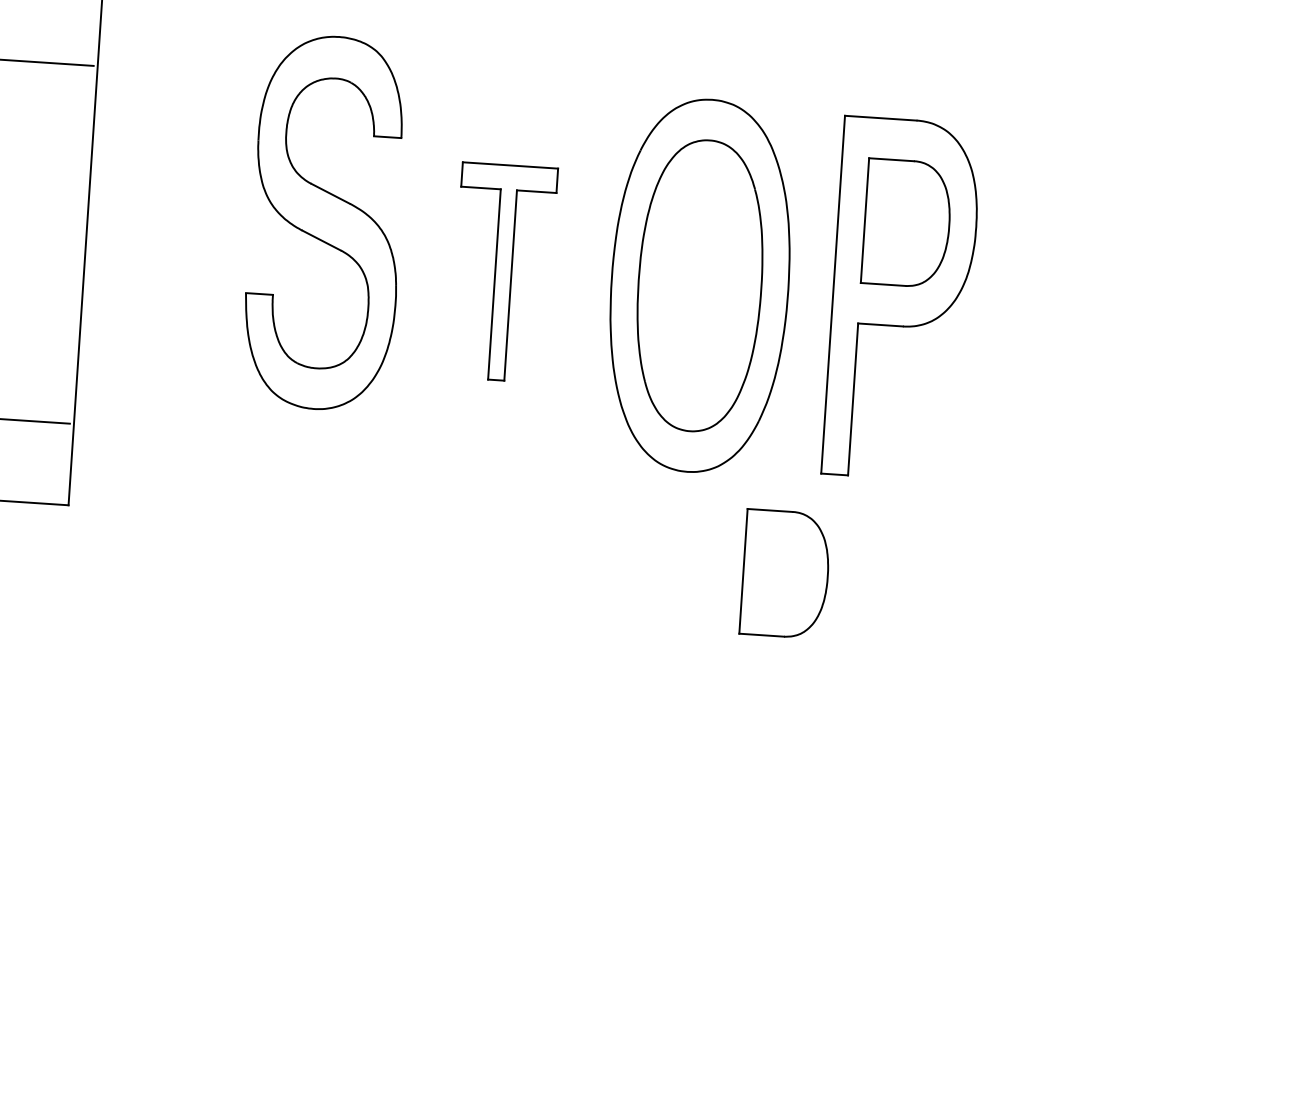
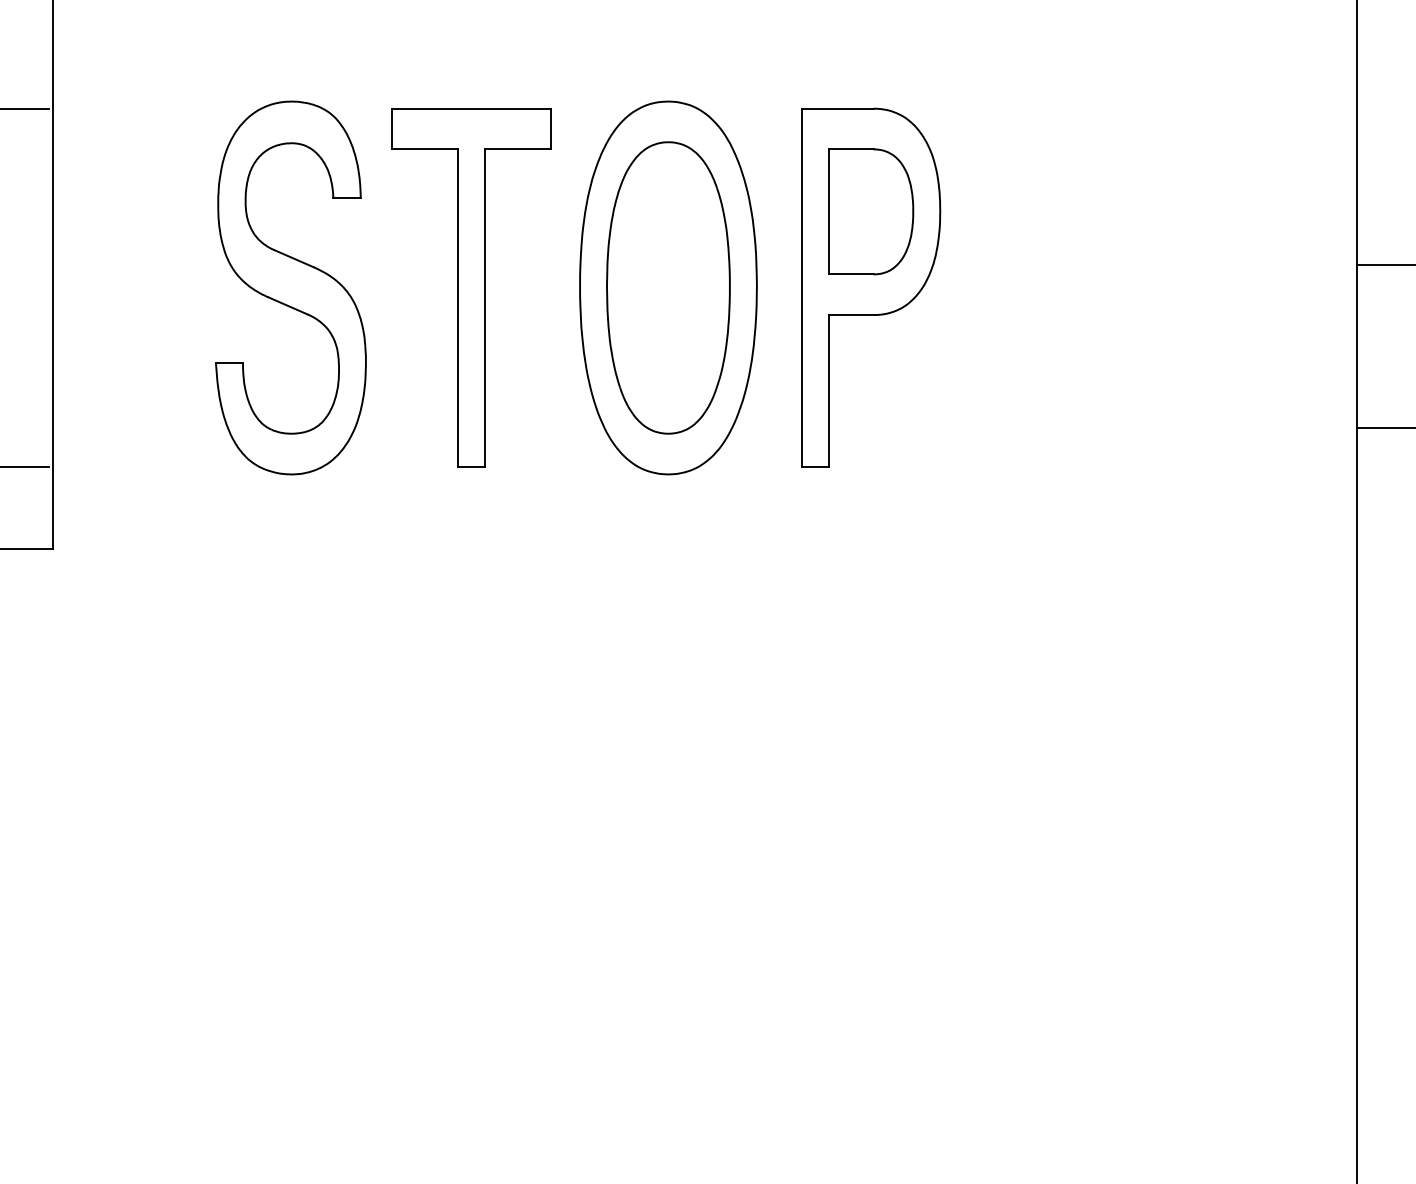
part: (325, 222) -> (290, 287), moved
part: (503, 272) -> (471, 287), size x1.67
part: (786, 573) -> (773, 569), removed

